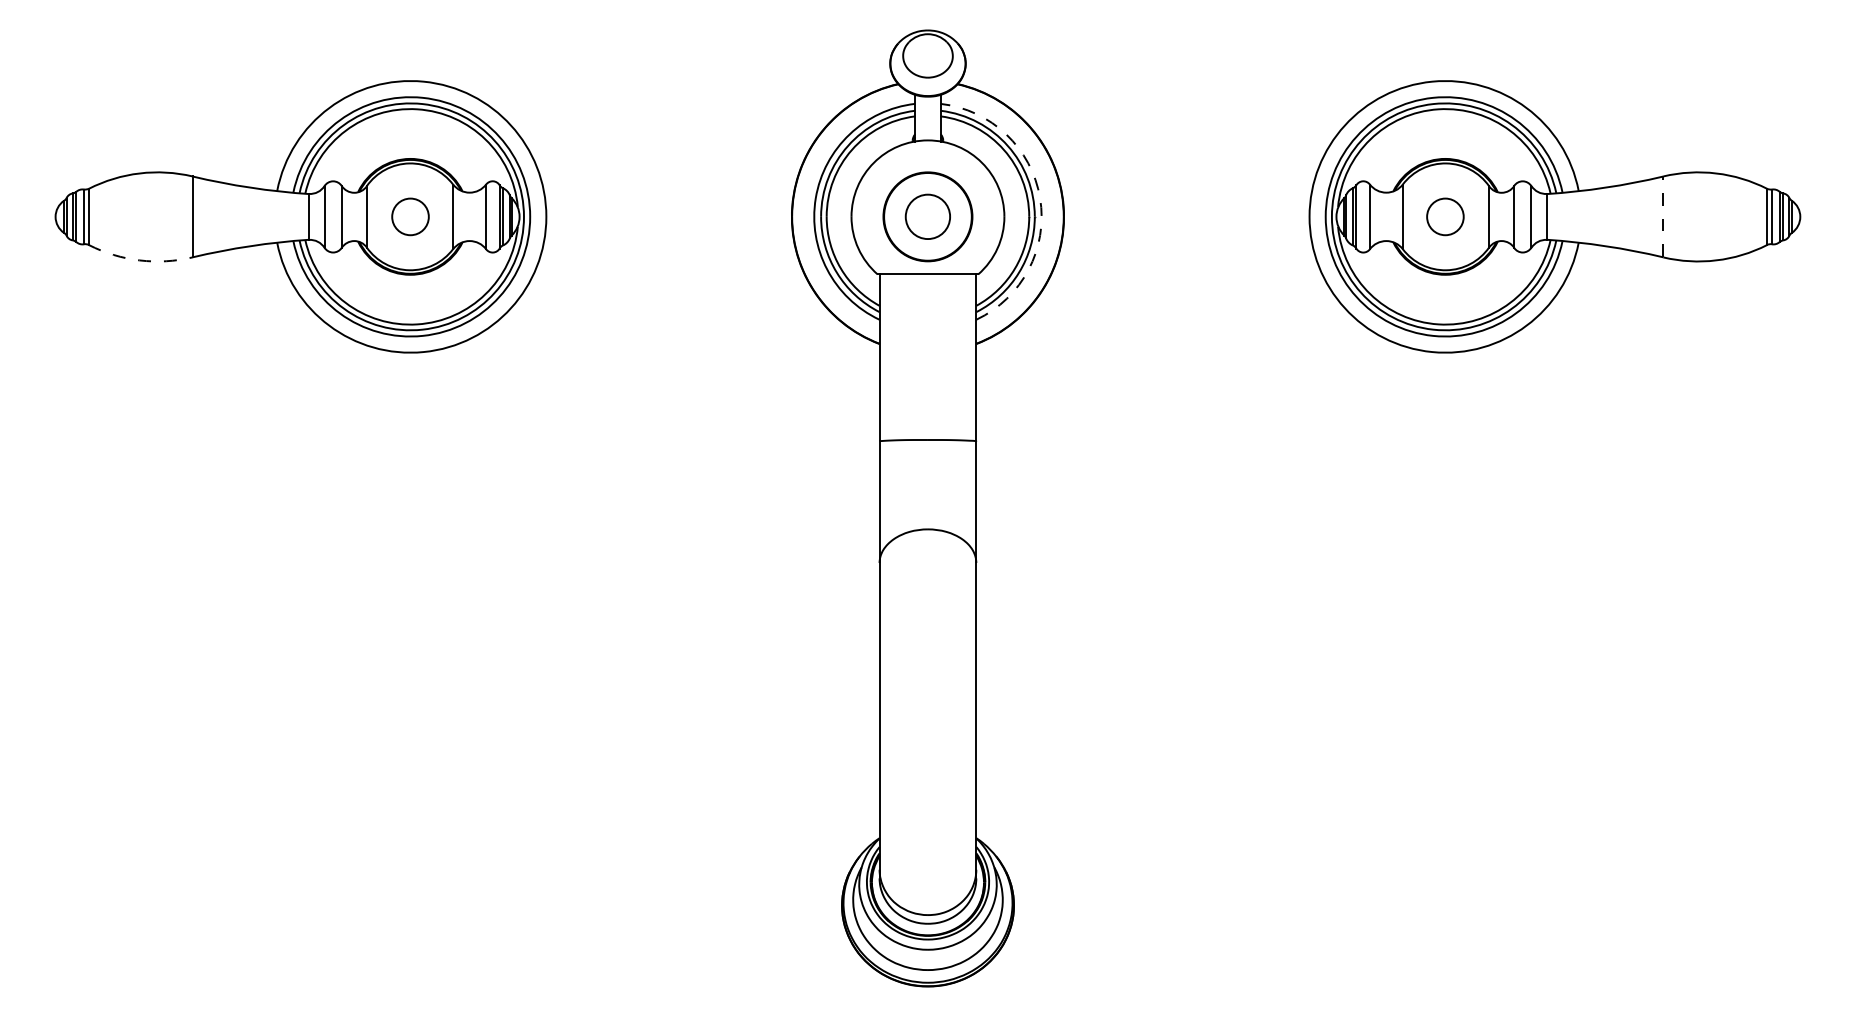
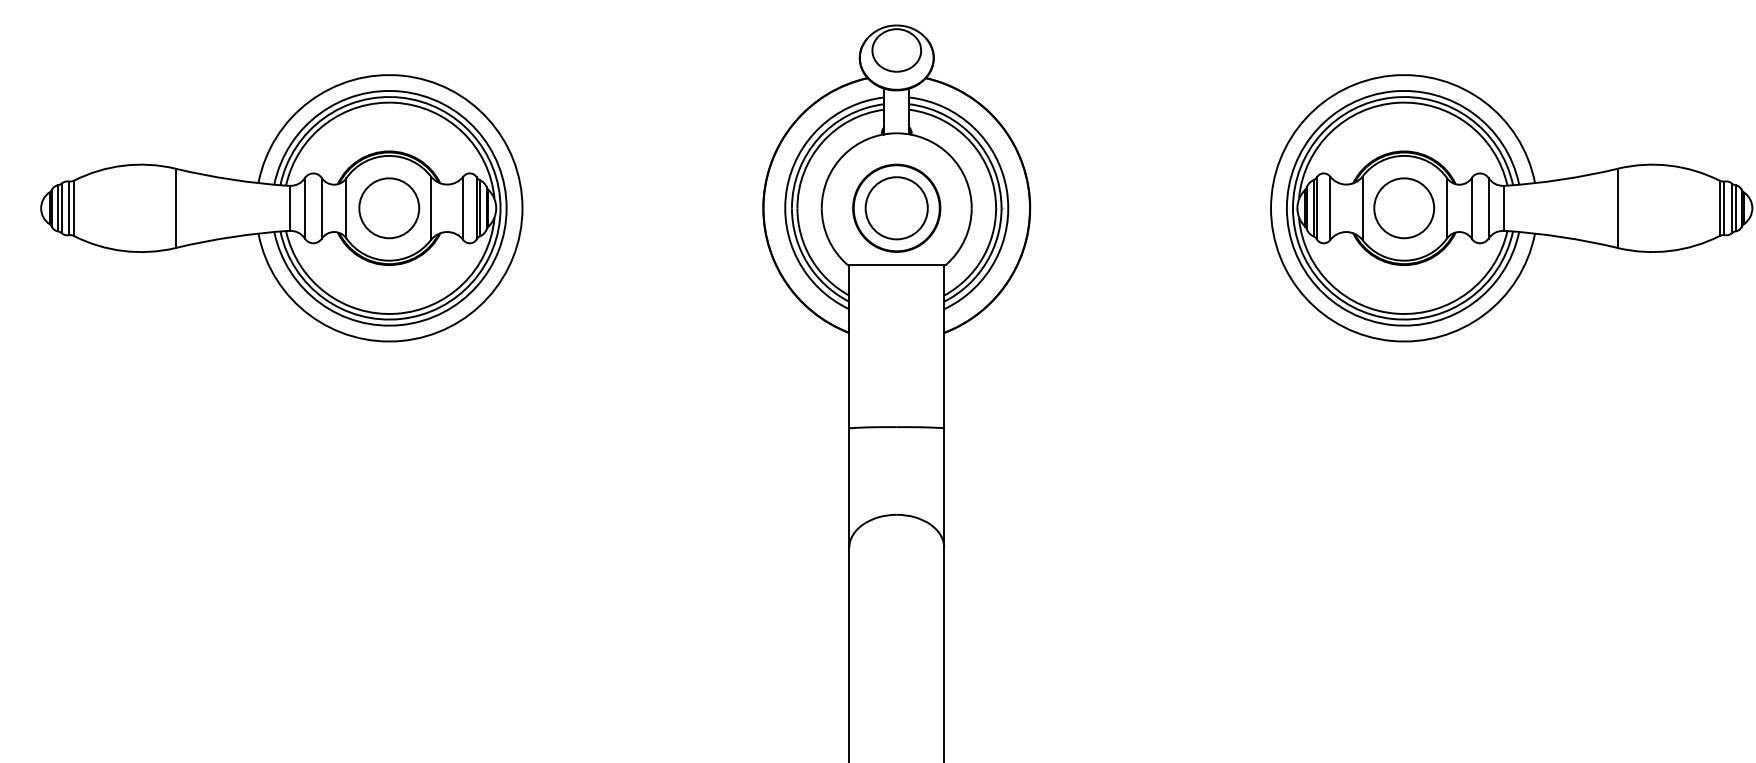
arc: (1040, 198) -> (1007, 190), dashed -> solid
circle: (410, 216) -> (389, 207), size x1.67
circle: (927, 216) -> (896, 207), size x1.43
circle: (1445, 216) -> (1404, 207), size x1.67
line: (1663, 216) -> (1618, 207), dashed -> solid
arc: (139, 260) -> (123, 251), dashed -> solid

